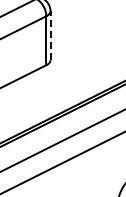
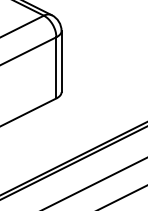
line: (50, 35) -> (61, 61), dashed -> solid

